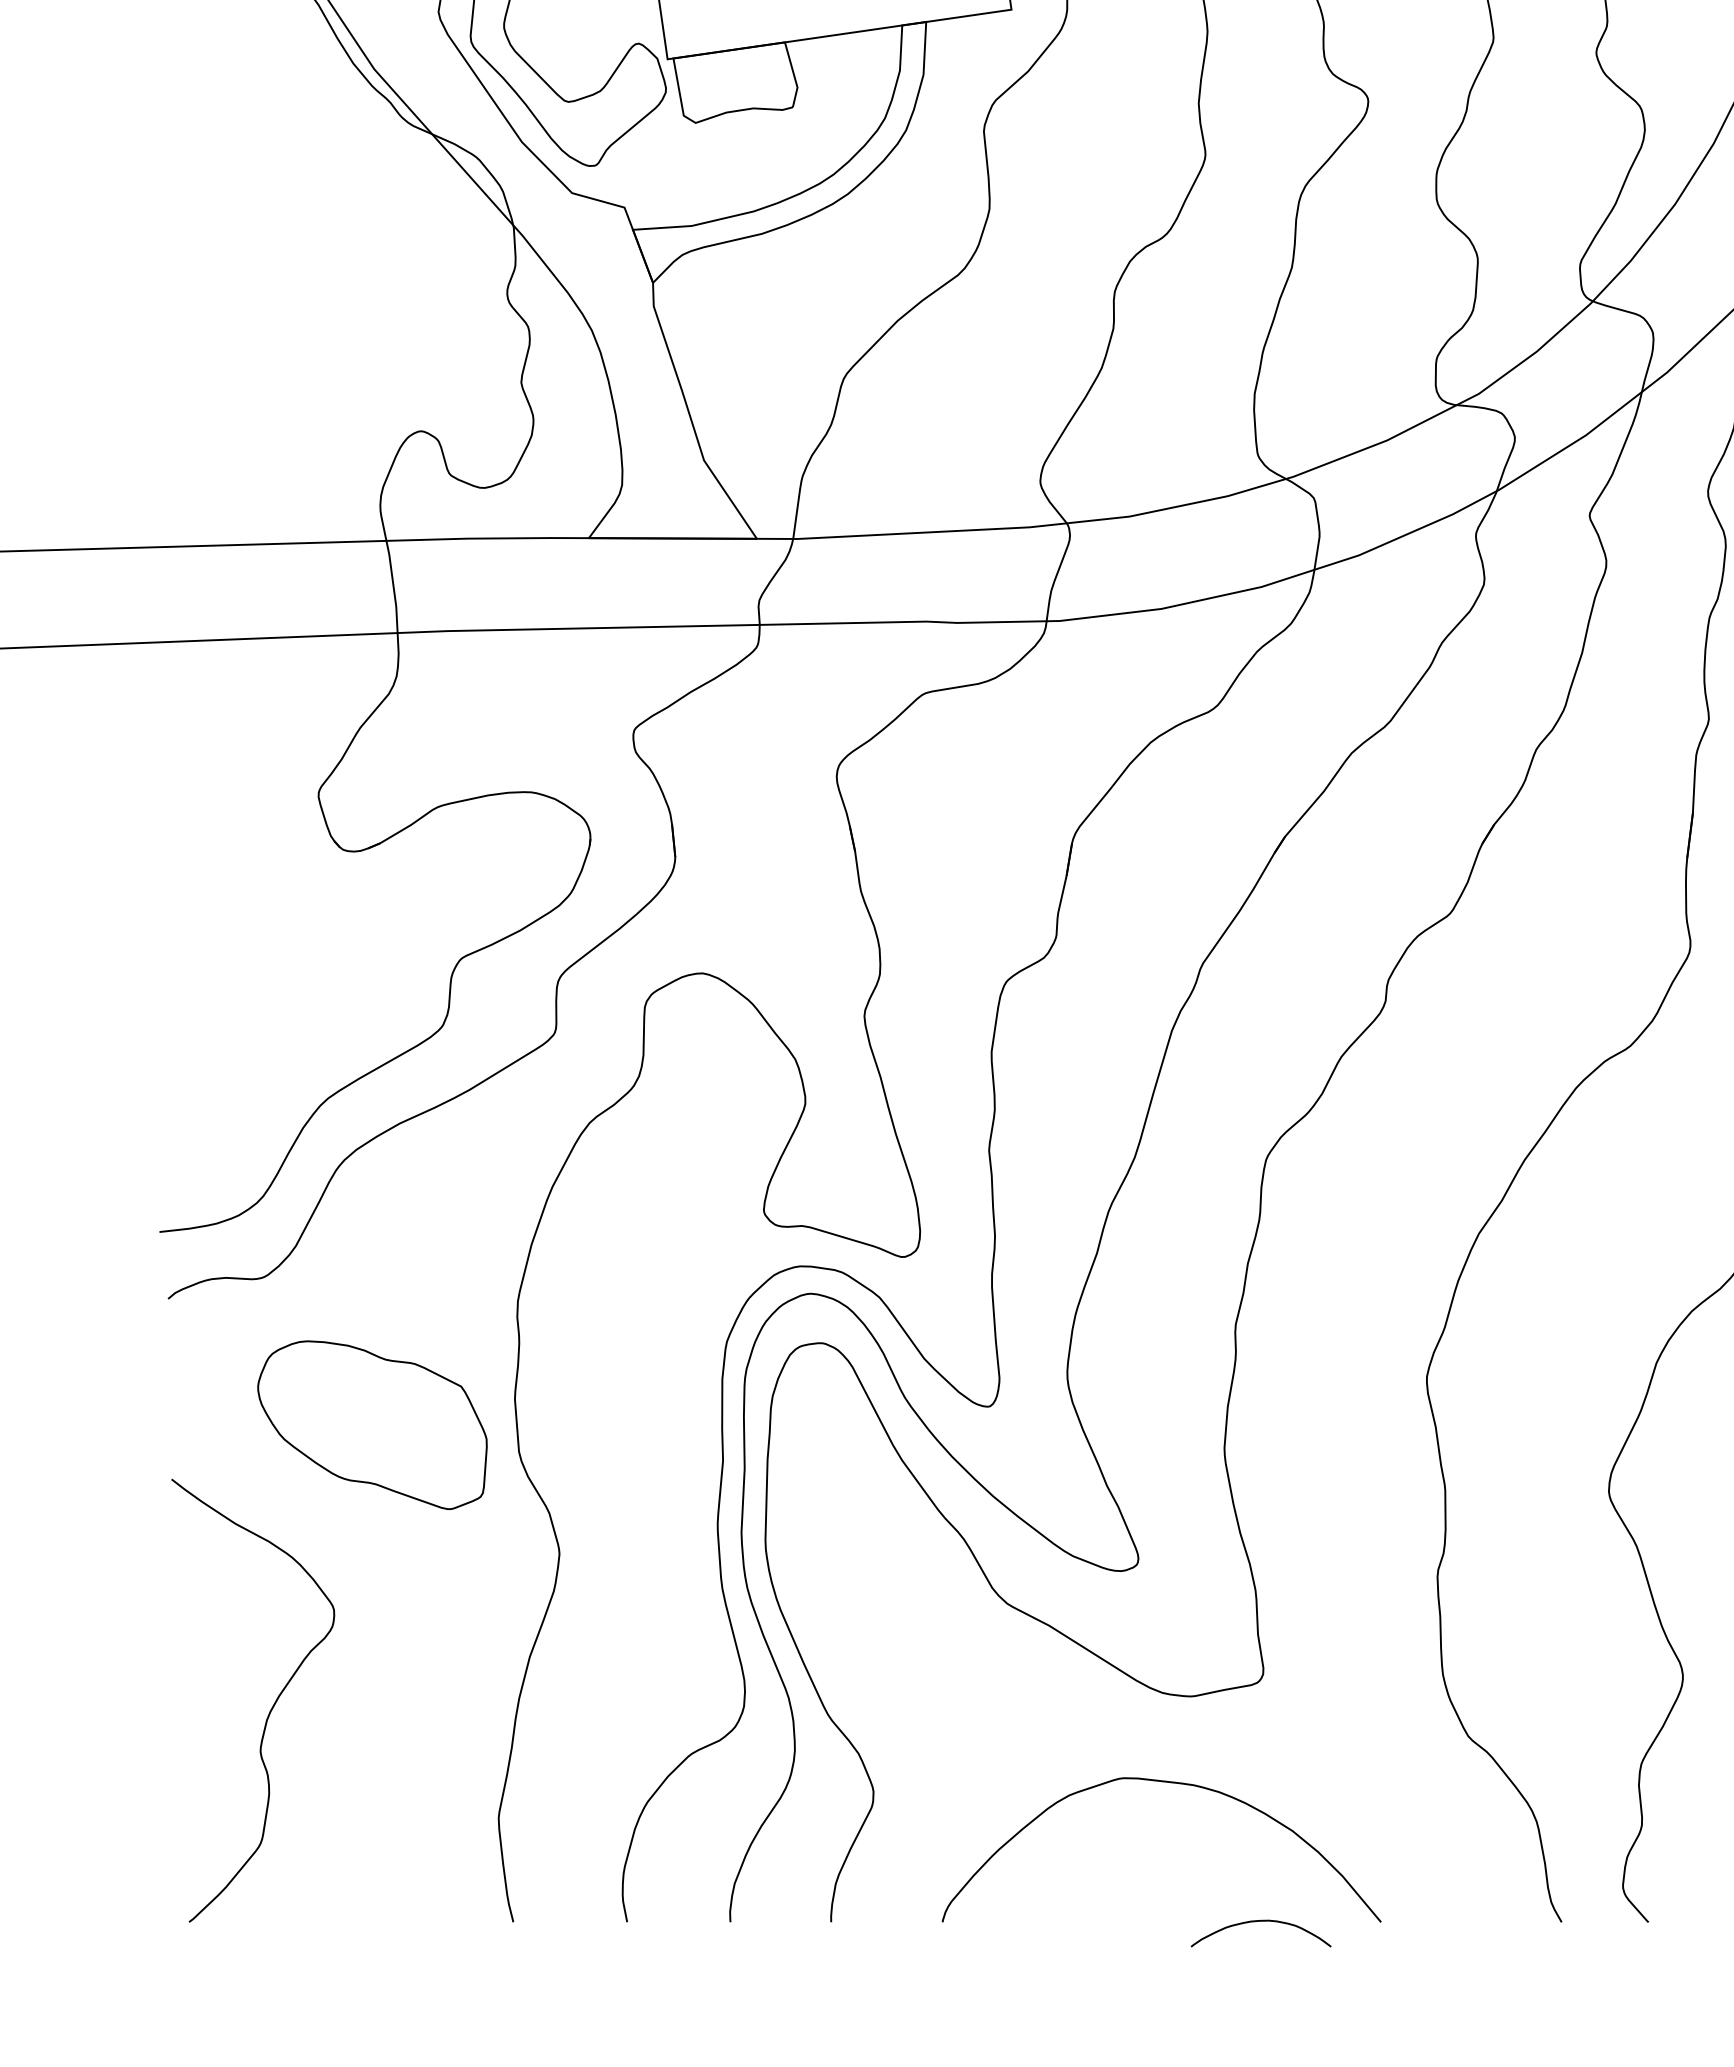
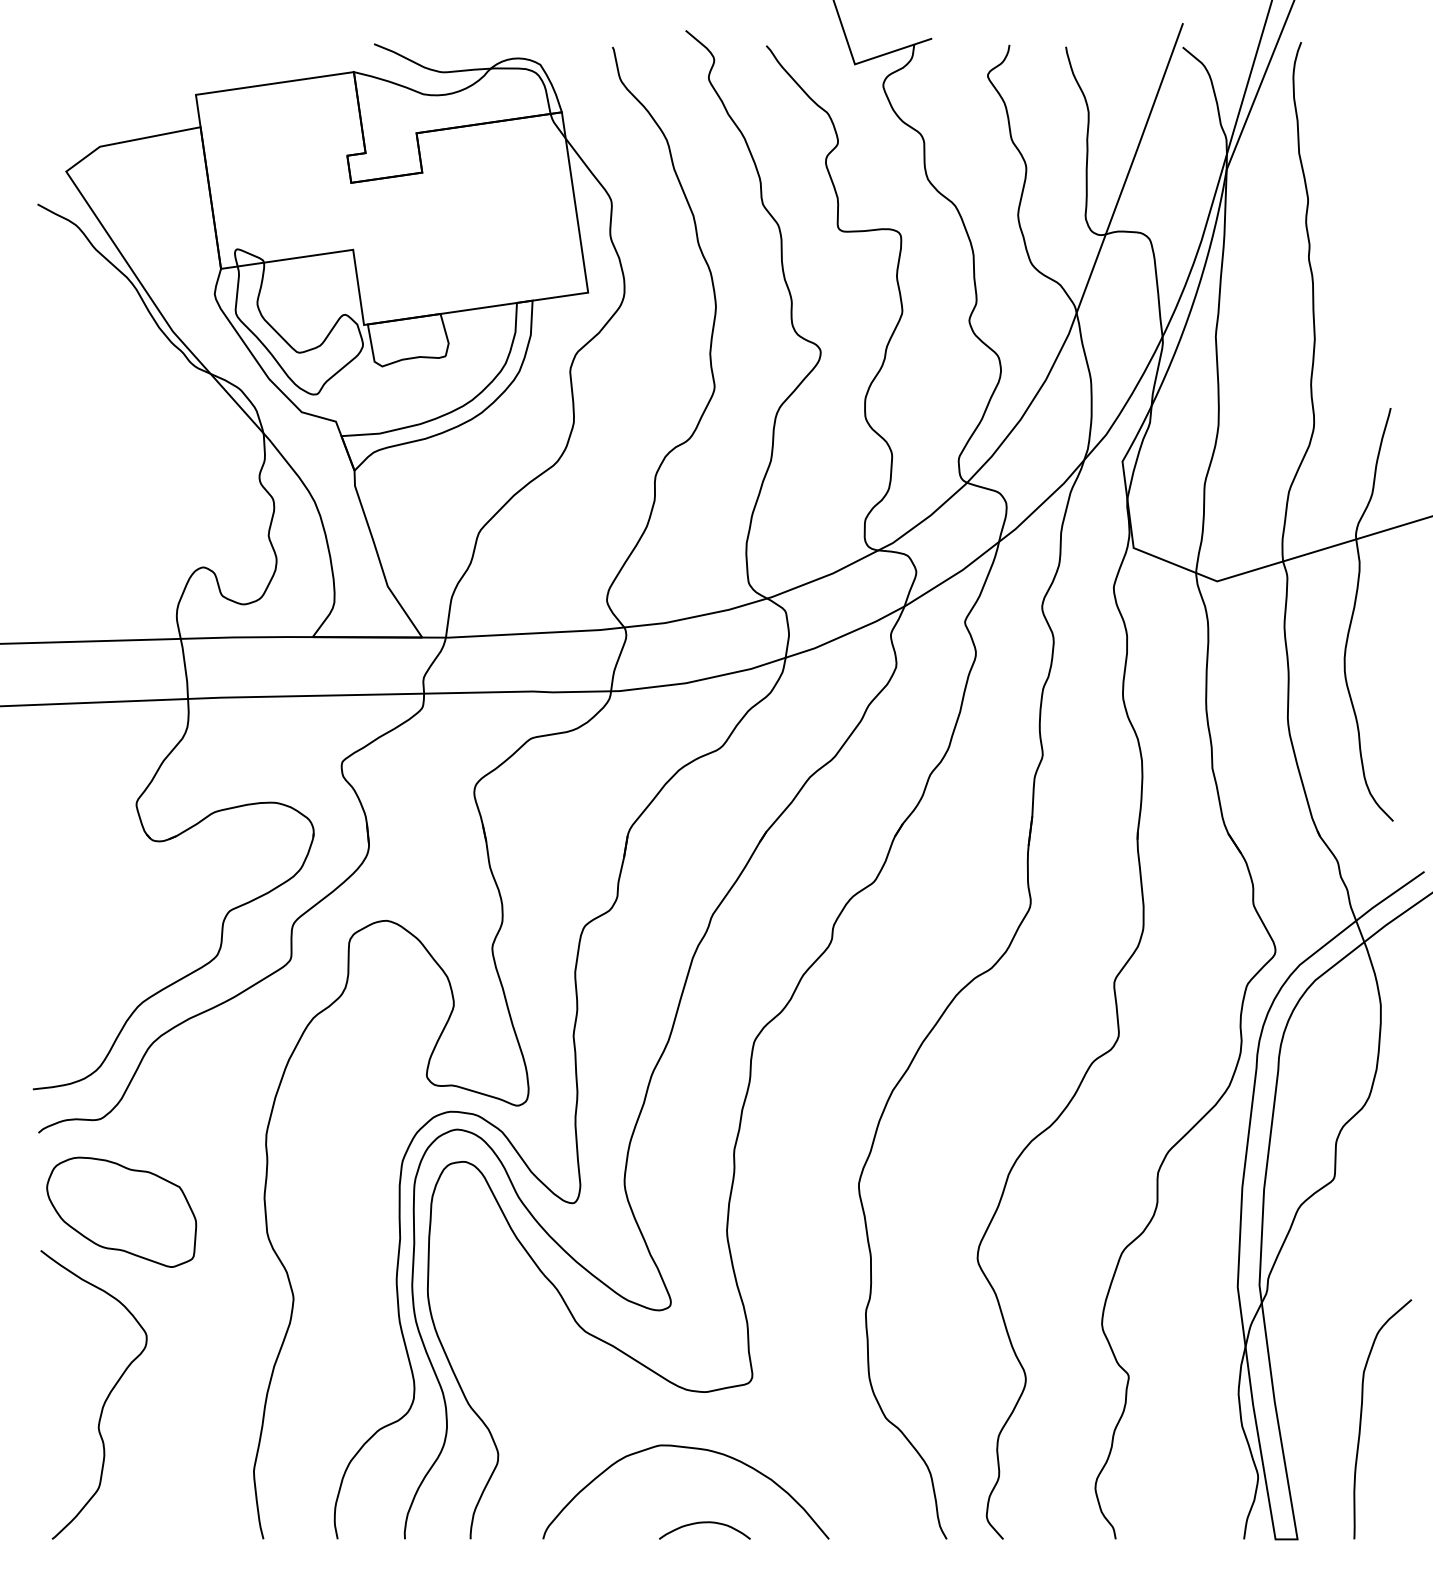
part: (372, 1423) -> (121, 1211), moved
curve: (1260, 1922) -> (704, 1523), moved

